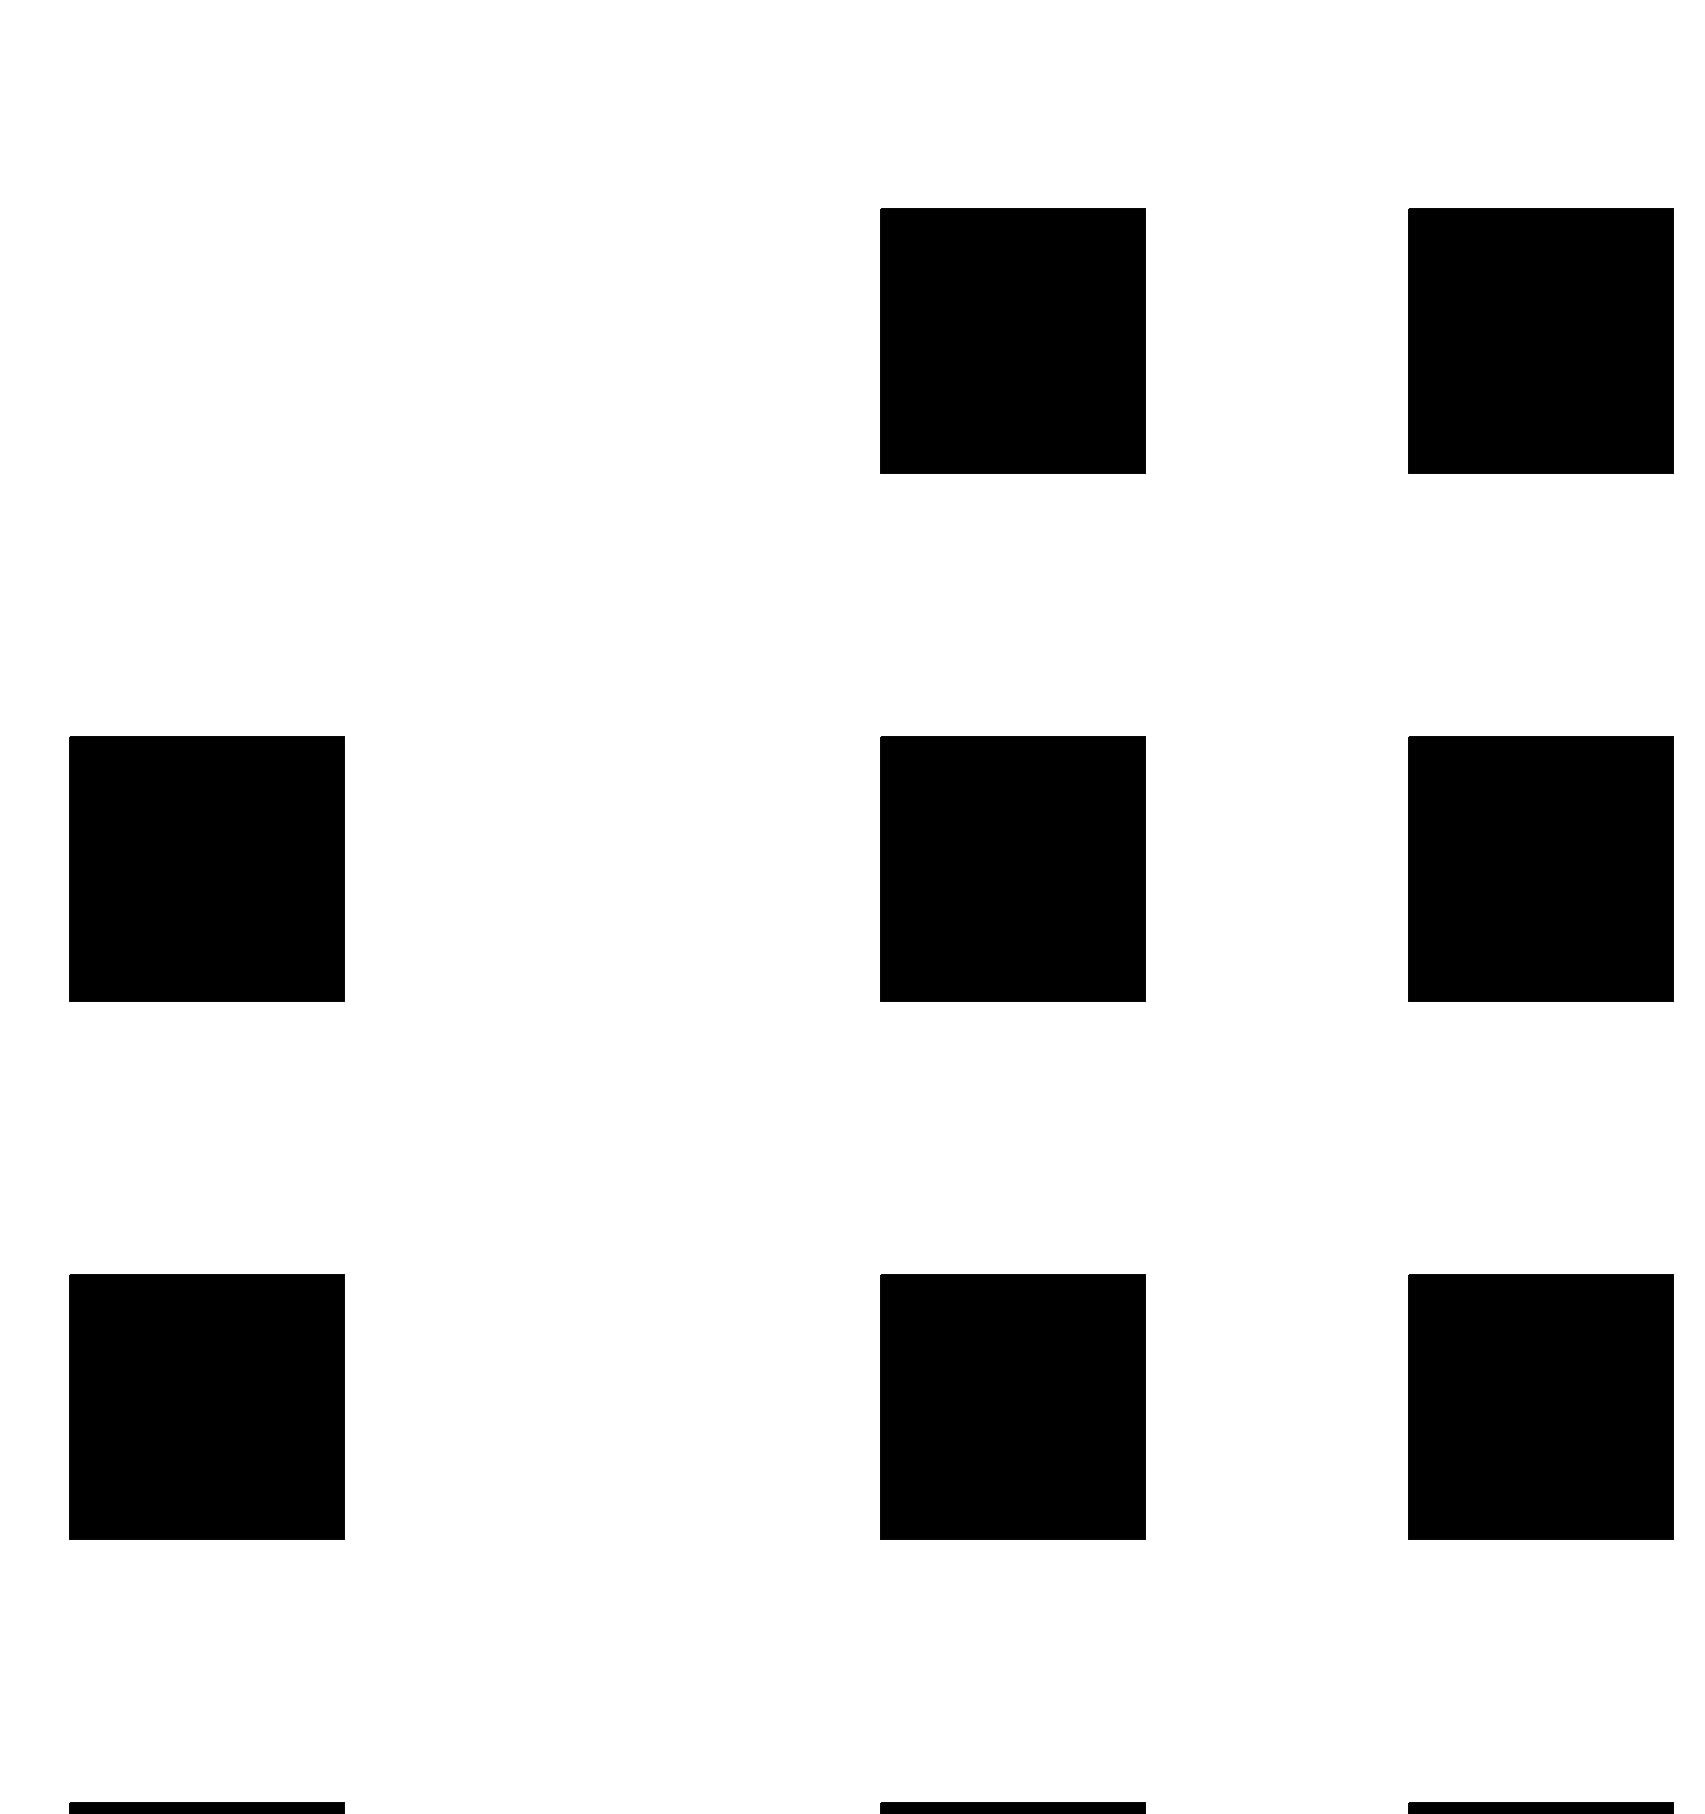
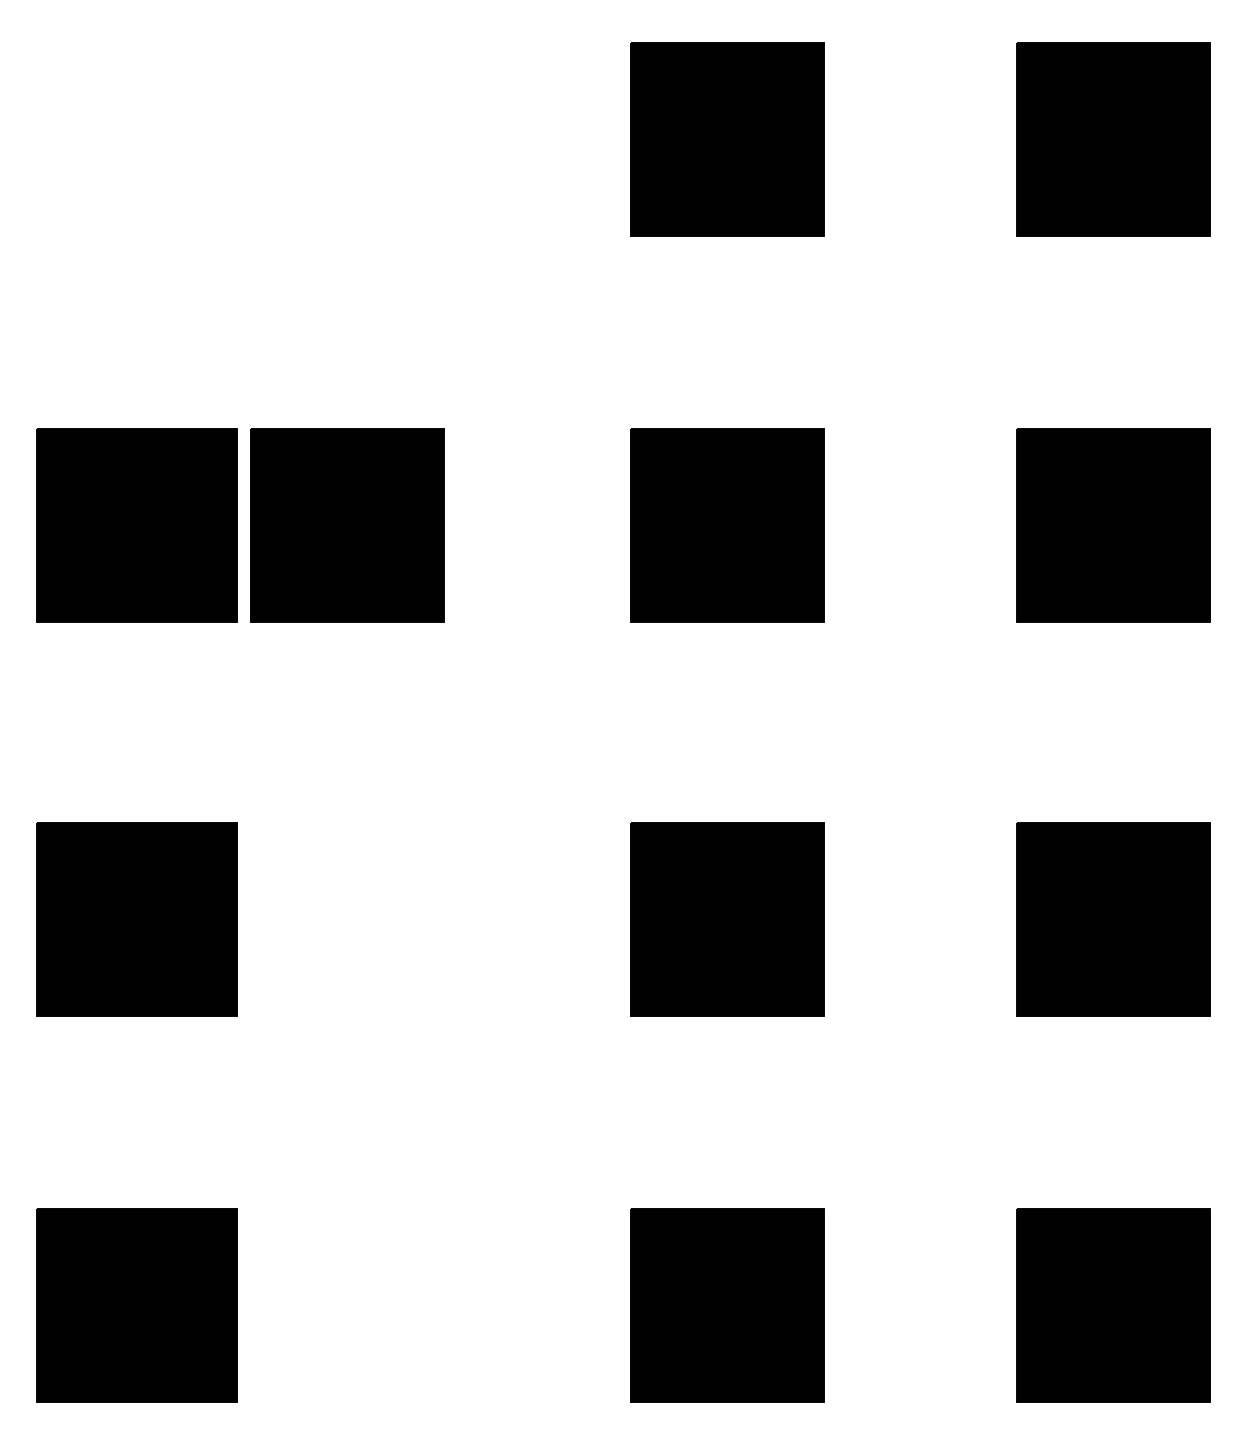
part: (494, 868) -> (347, 525), added

